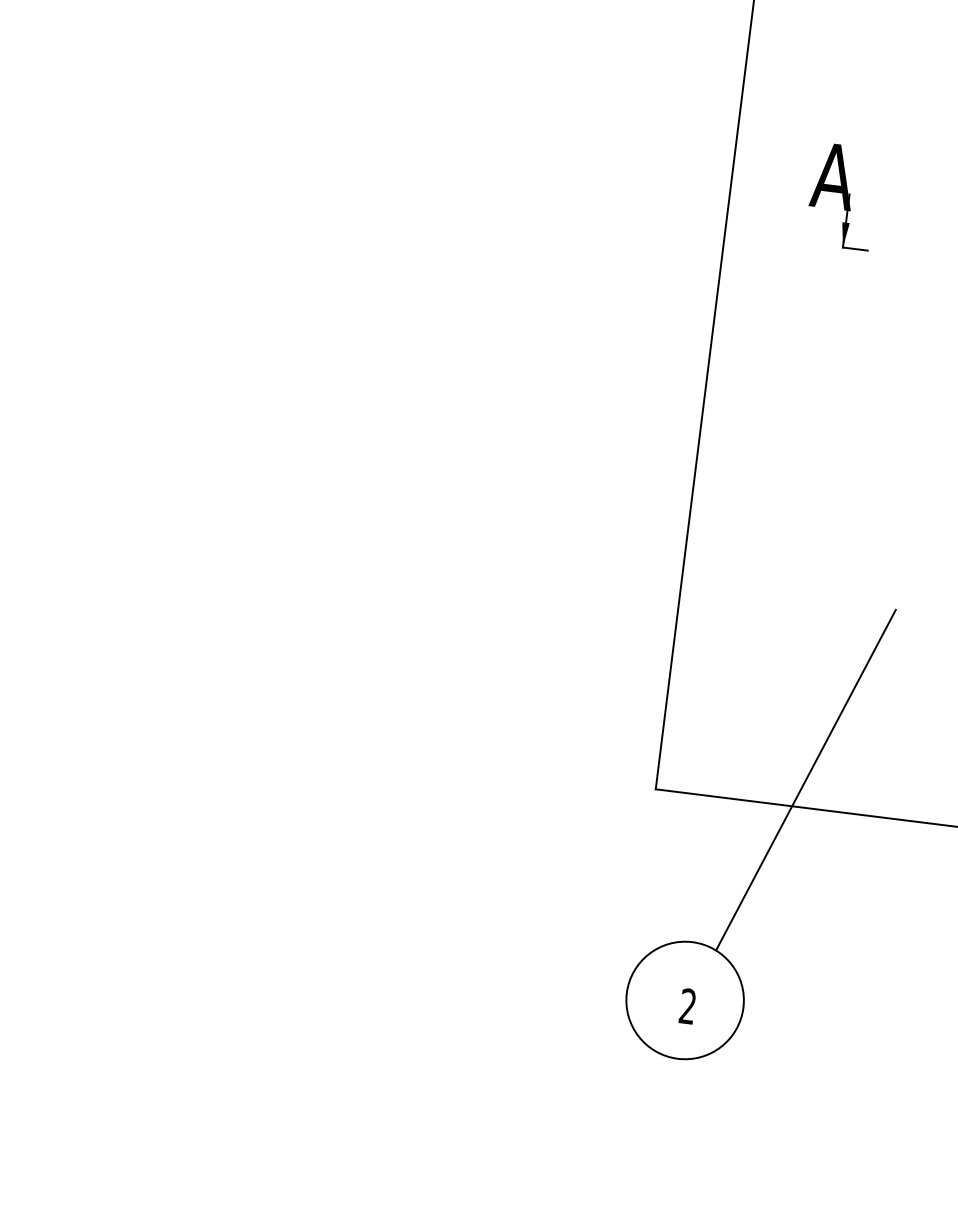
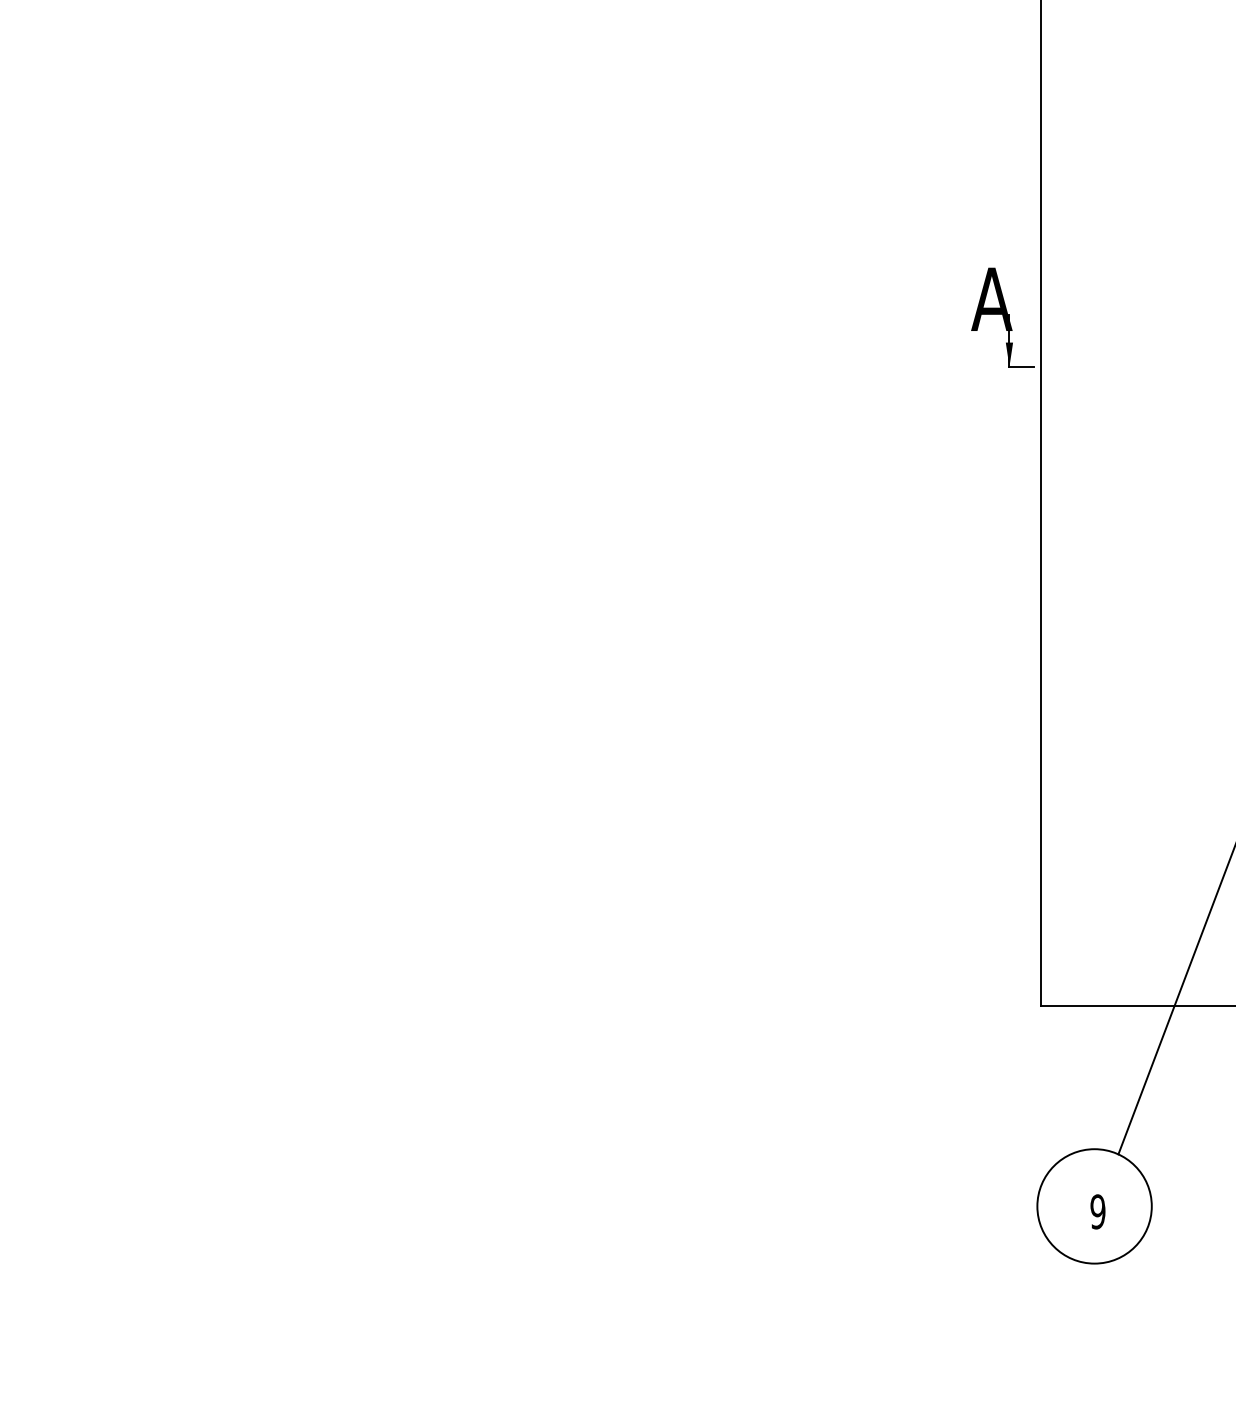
part: (842, 196) -> (1002, 317), moved
text: (687, 1006) -> (1097, 1211), 2 -> 9

